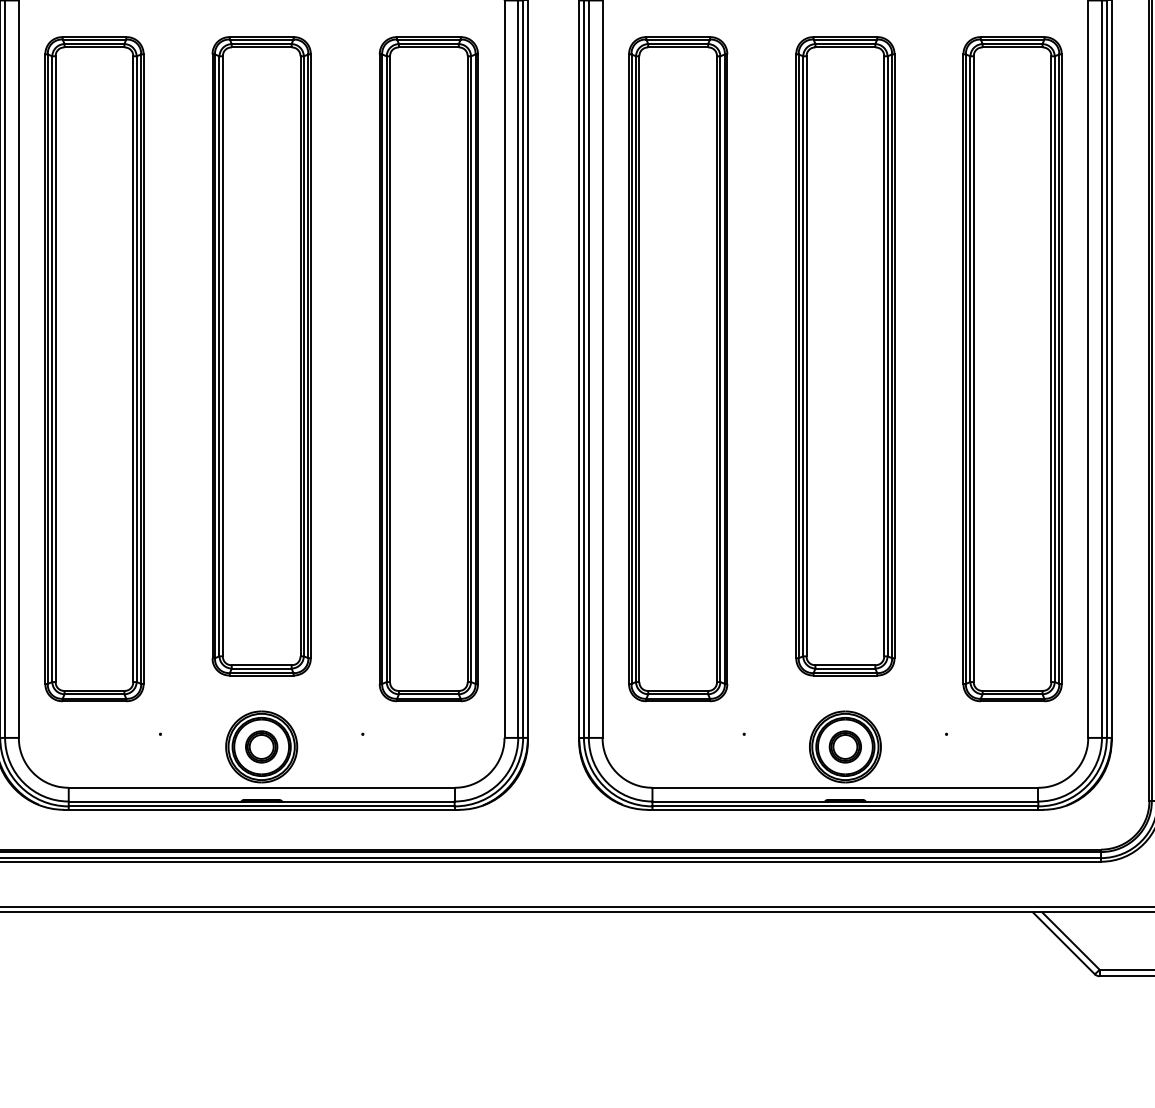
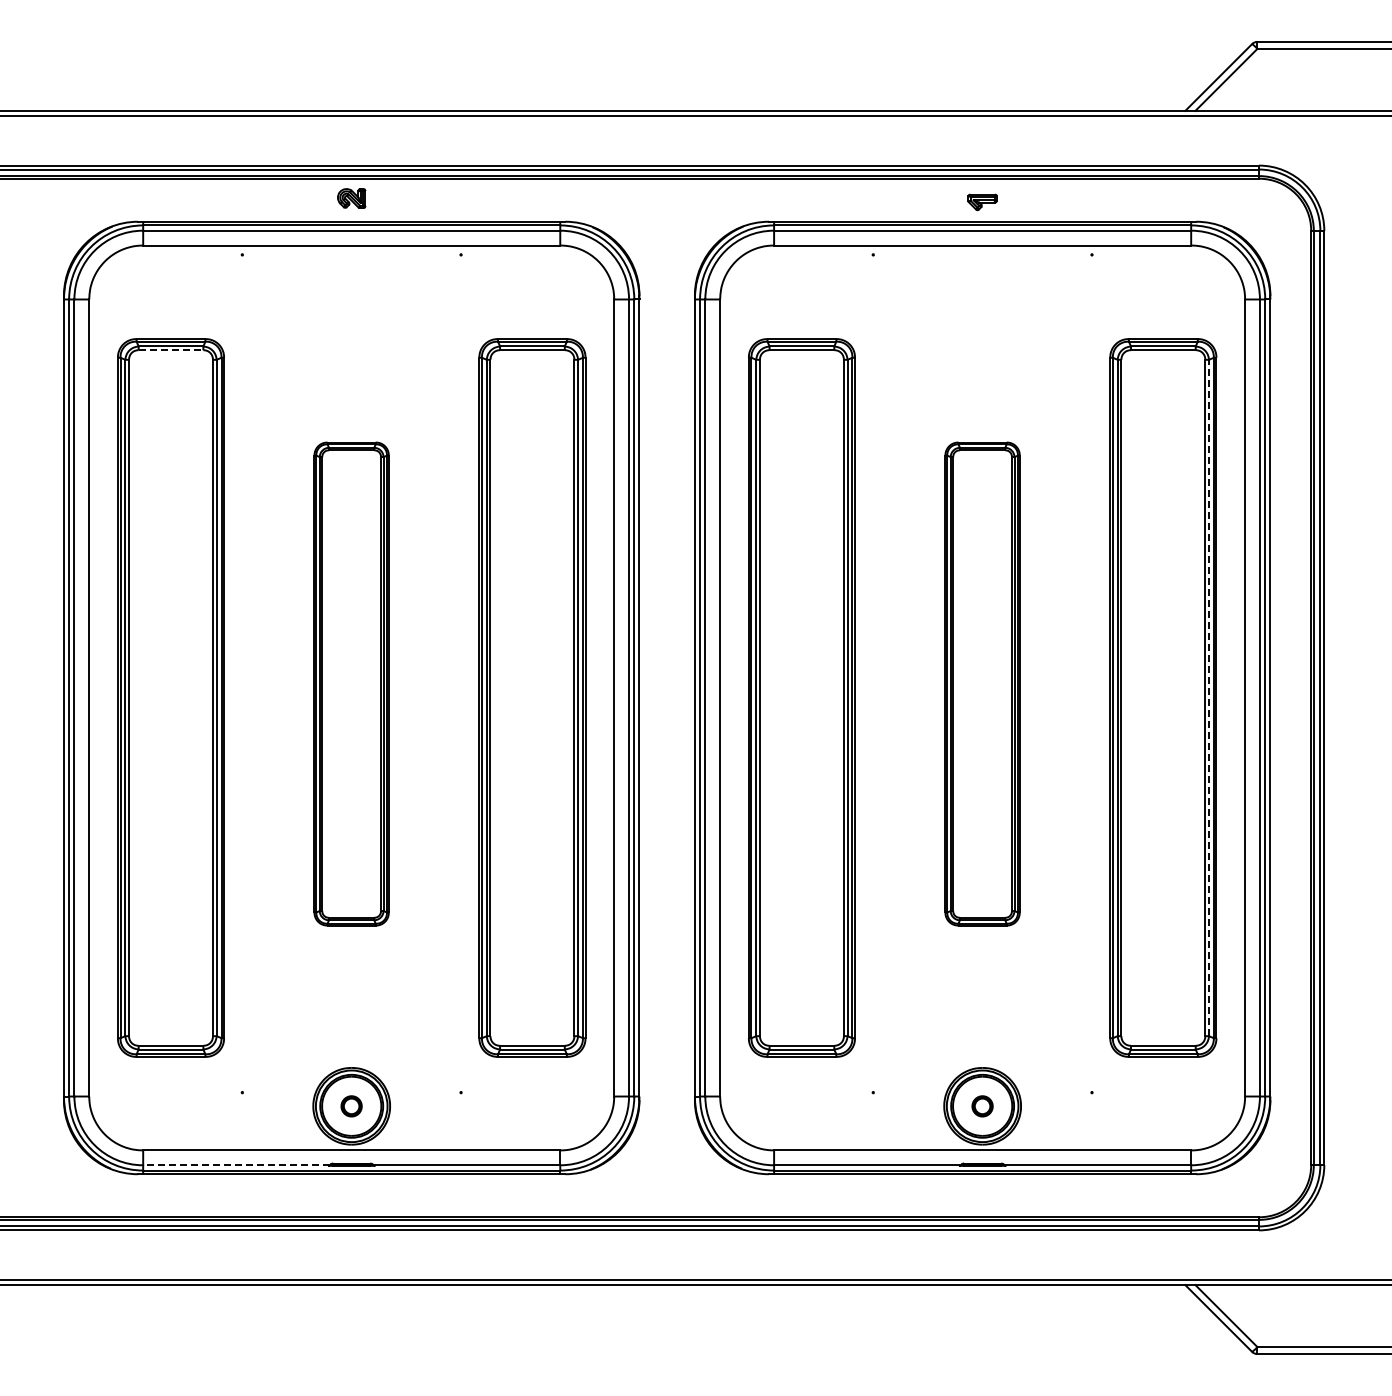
line: (94, 47) -> (171, 350), solid -> dashed
part: (261, 355) -> (351, 683), size x0.7
part: (845, 355) -> (982, 683), size x0.7
line: (1055, 368) -> (1209, 697), solid -> dashed
part: (261, 747) -> (351, 1106), size x0.6
part: (845, 747) -> (982, 1106), size x0.6
line: (154, 801) -> (235, 1165), solid -> dashed

